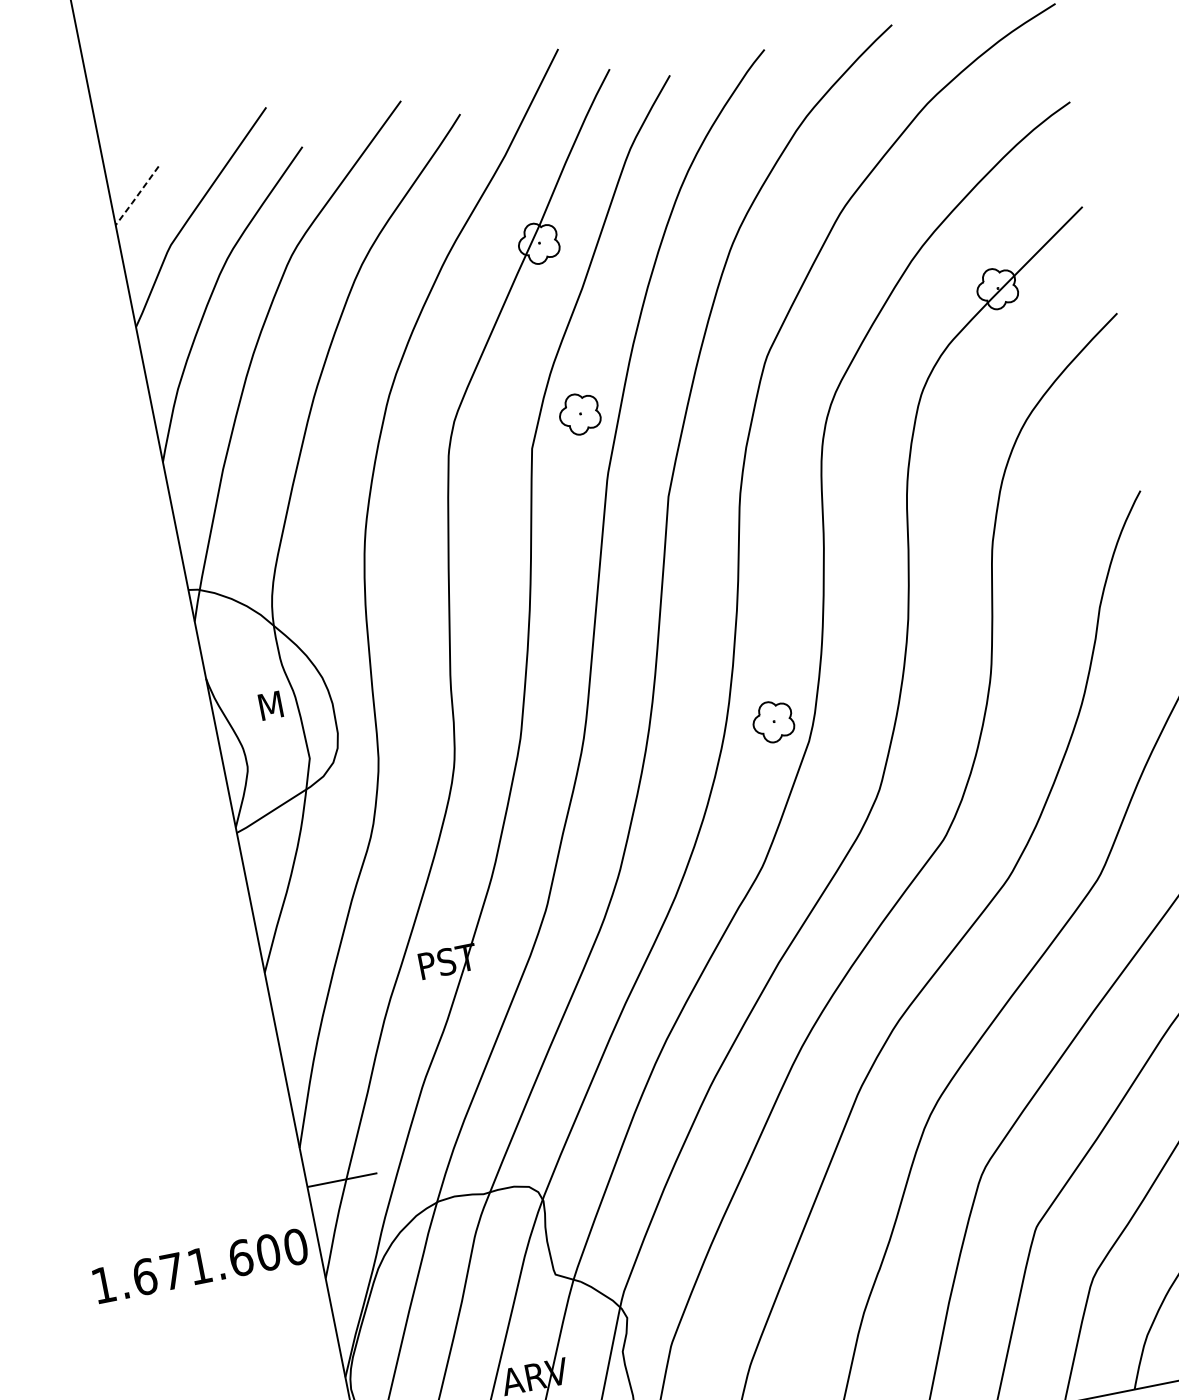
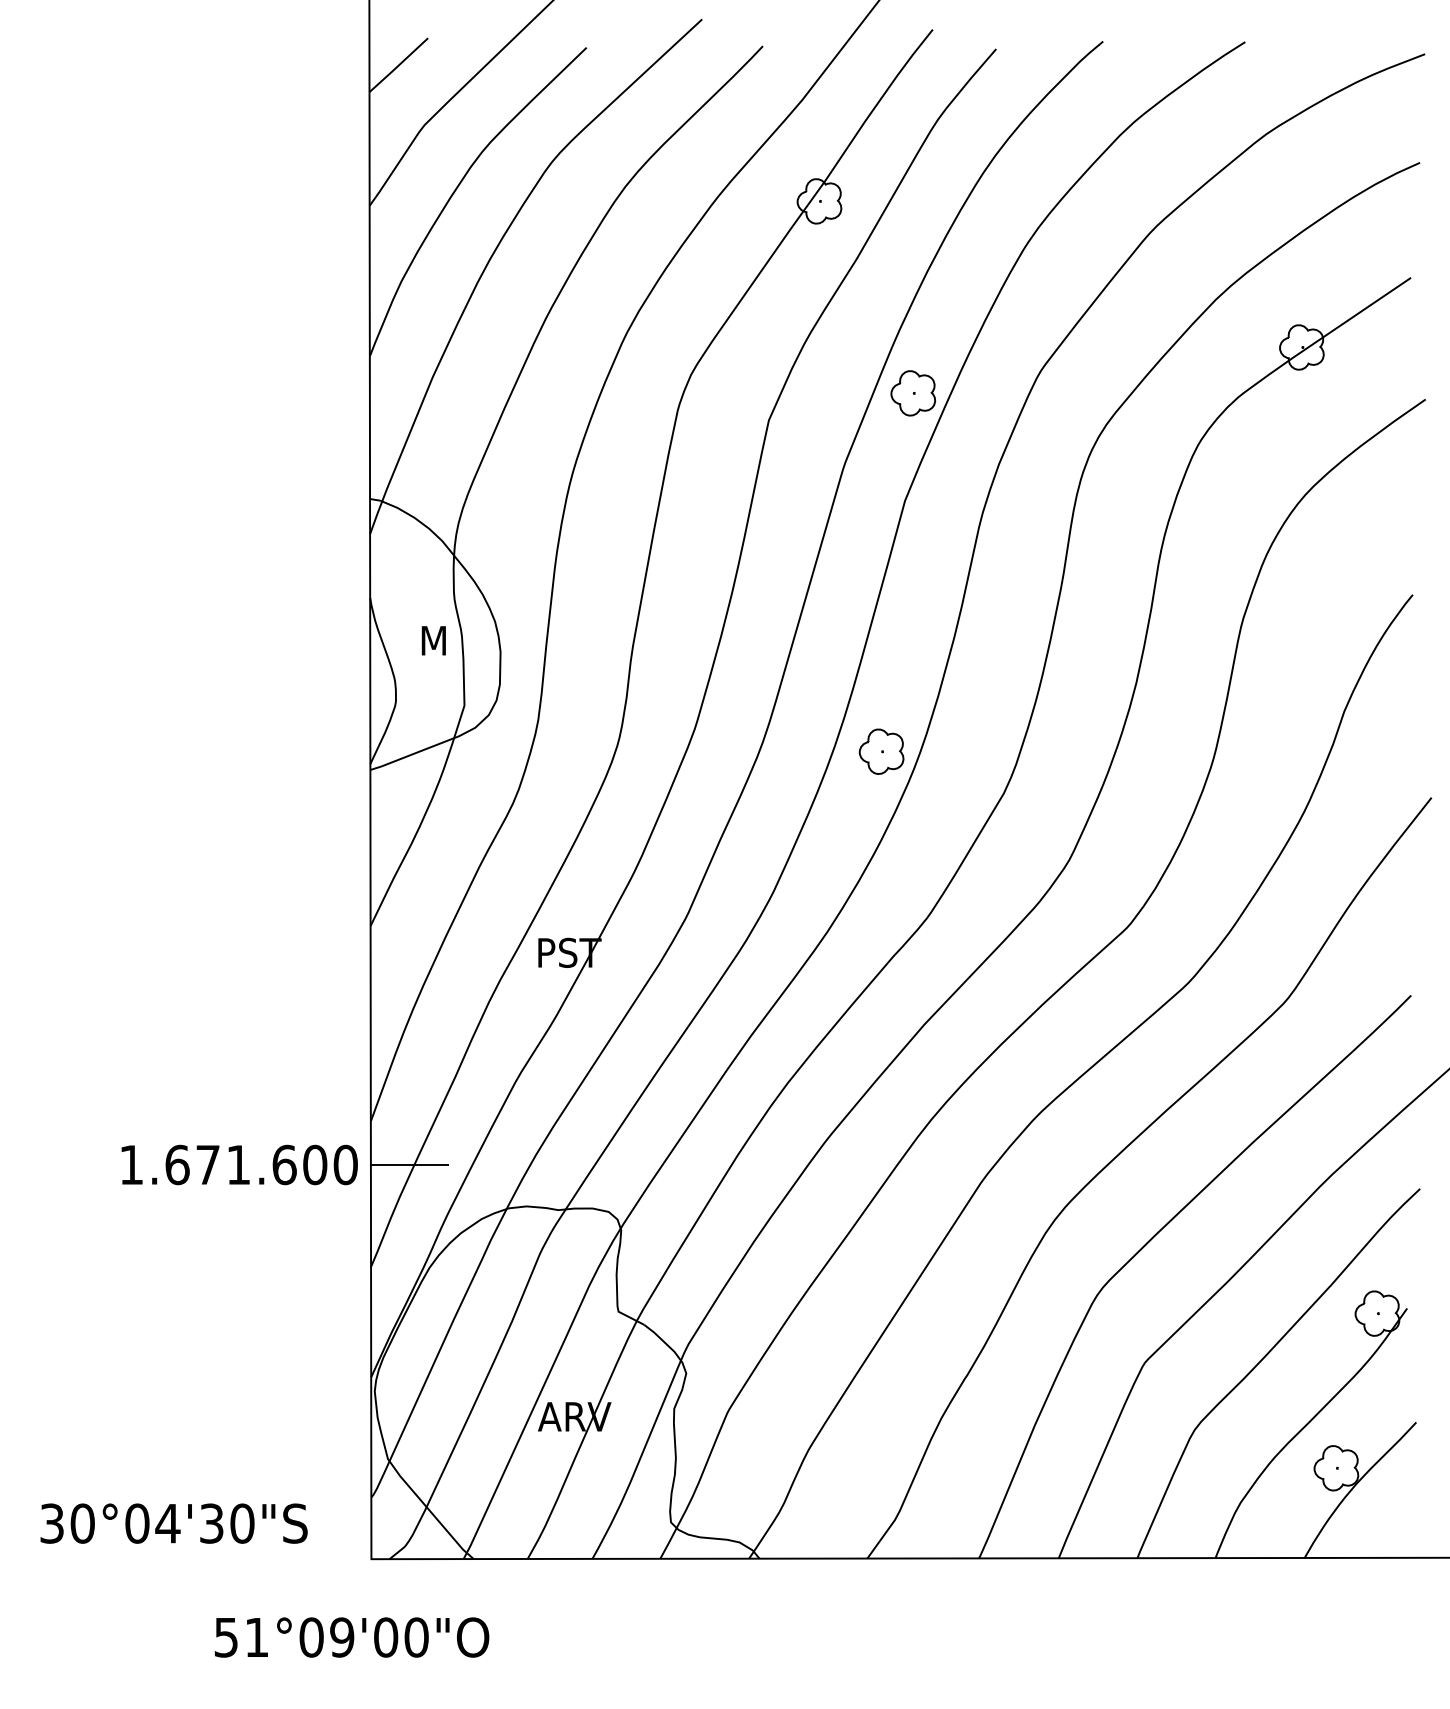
line: (136, 196) -> (398, 65), dashed -> solid
part: (579, 414) -> (912, 393), moved
part: (773, 721) -> (881, 751), moved
text: (200, 1265) -> (239, 1164), moved

